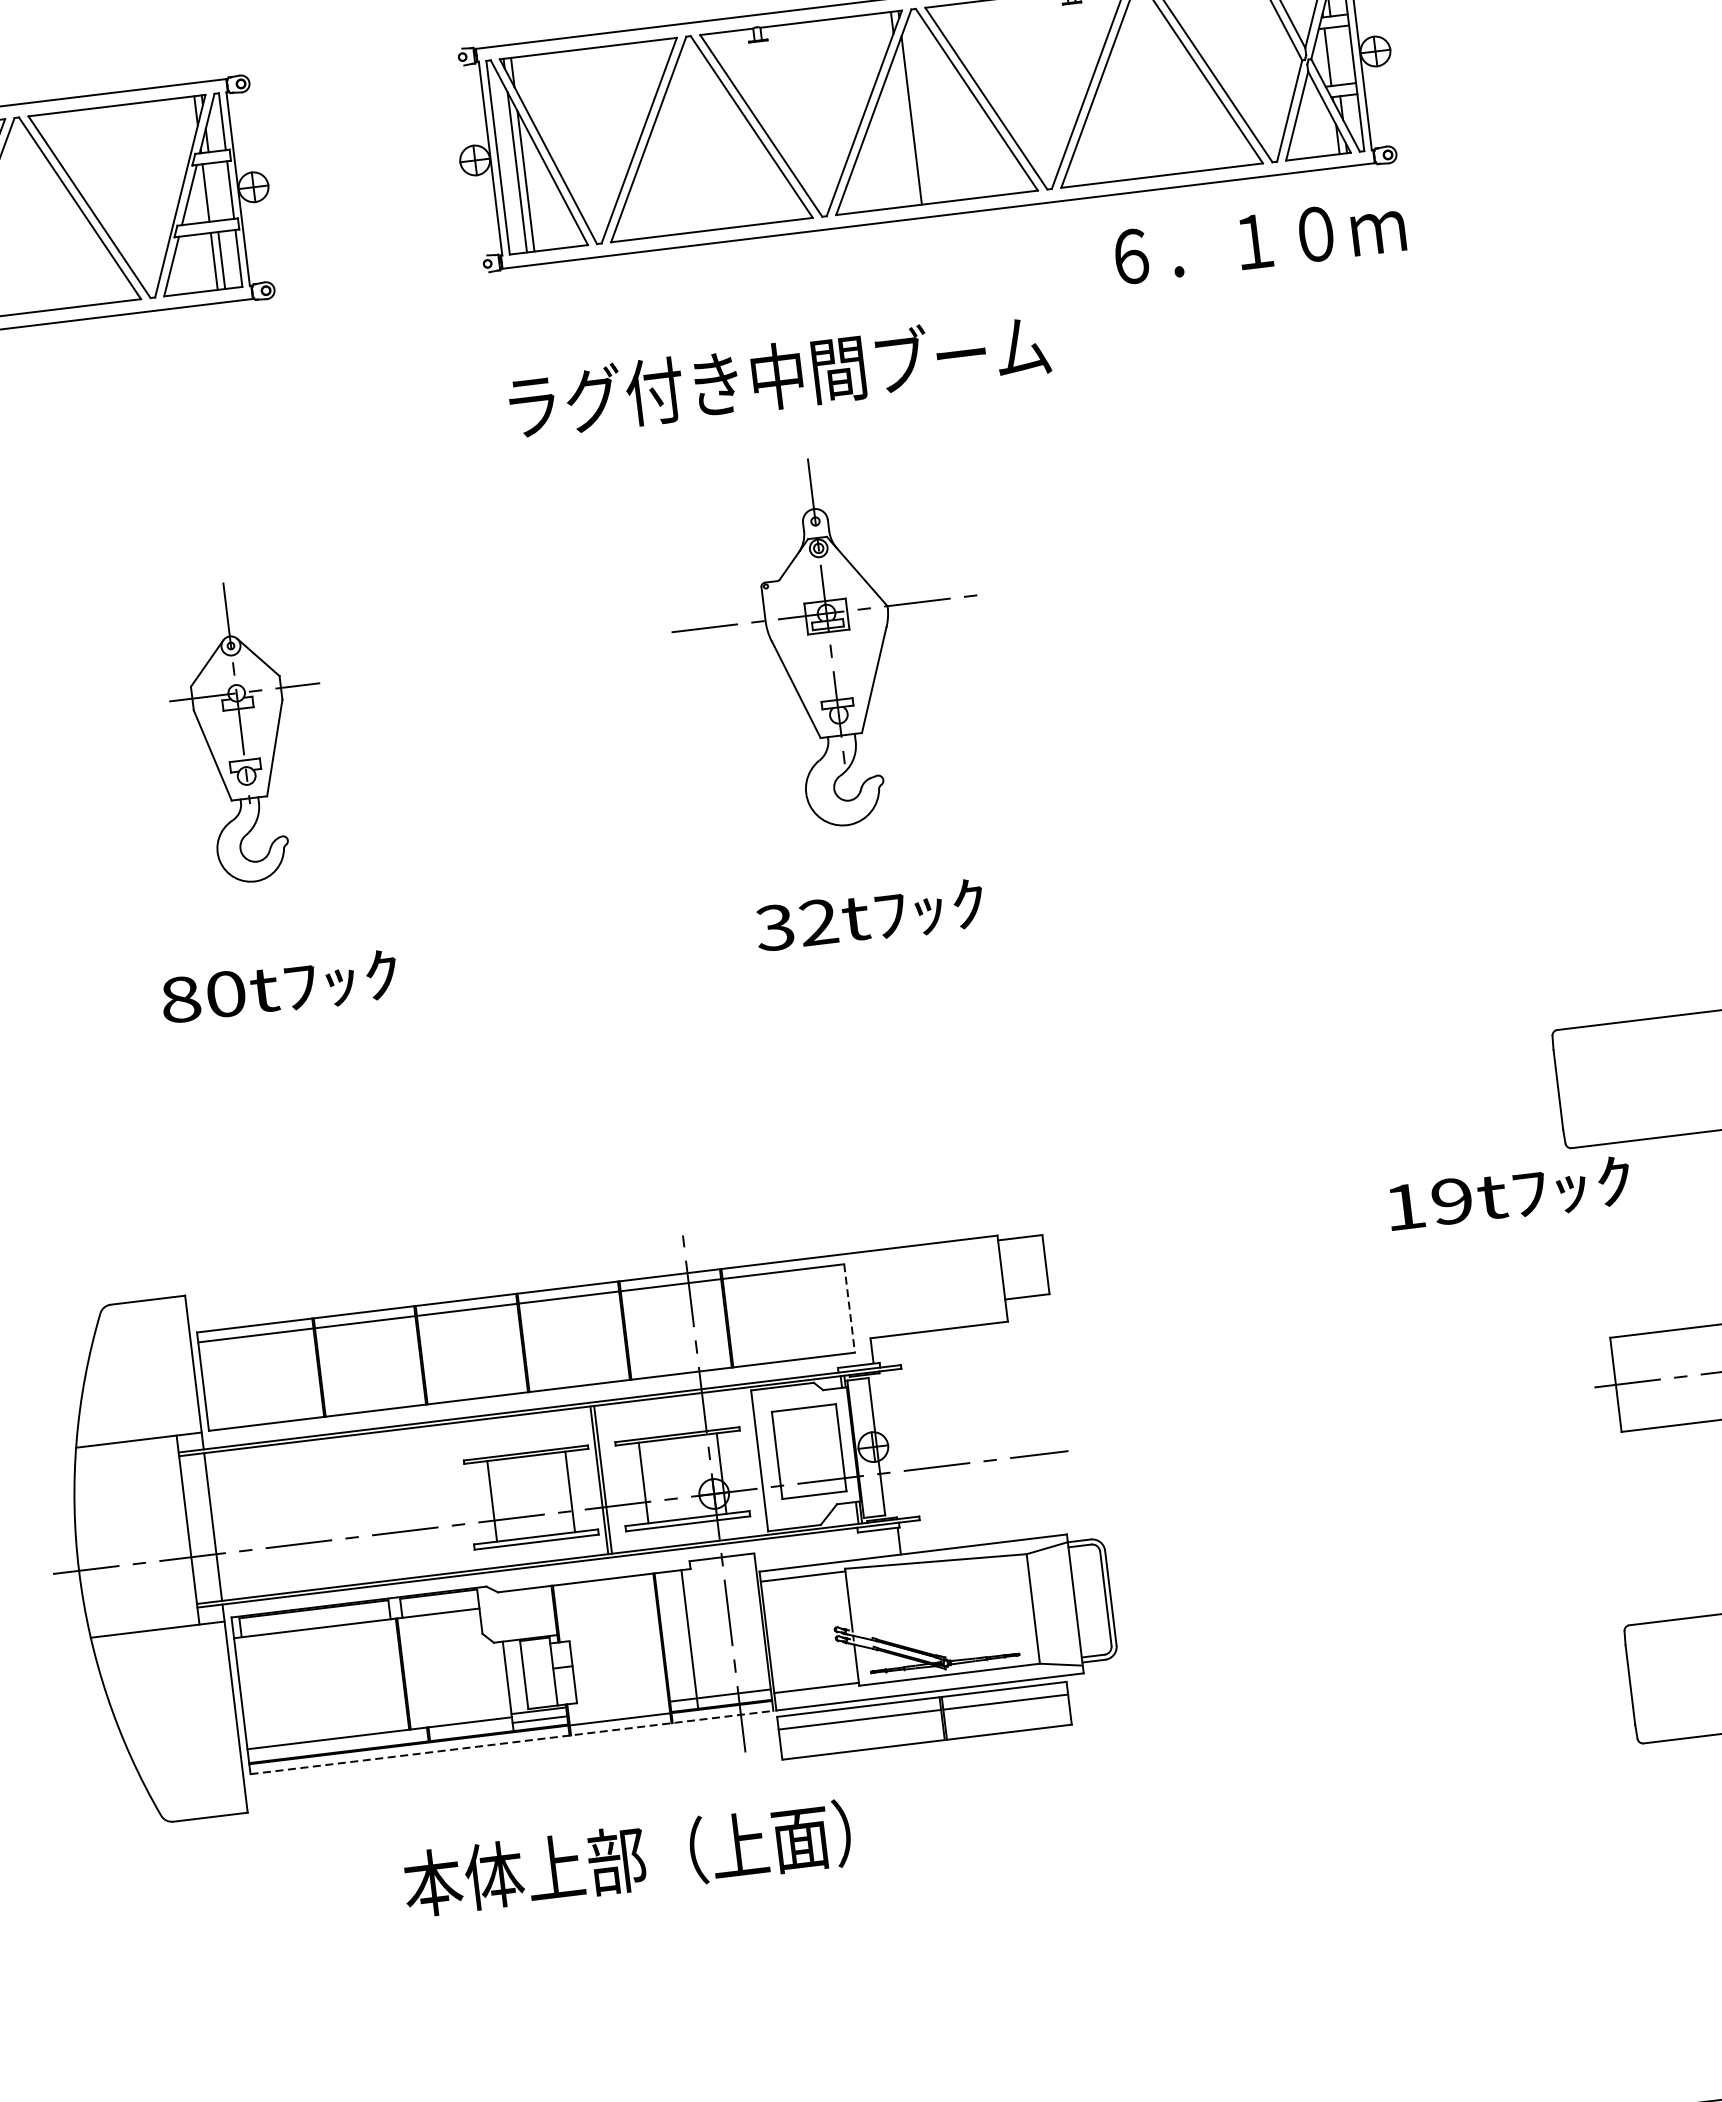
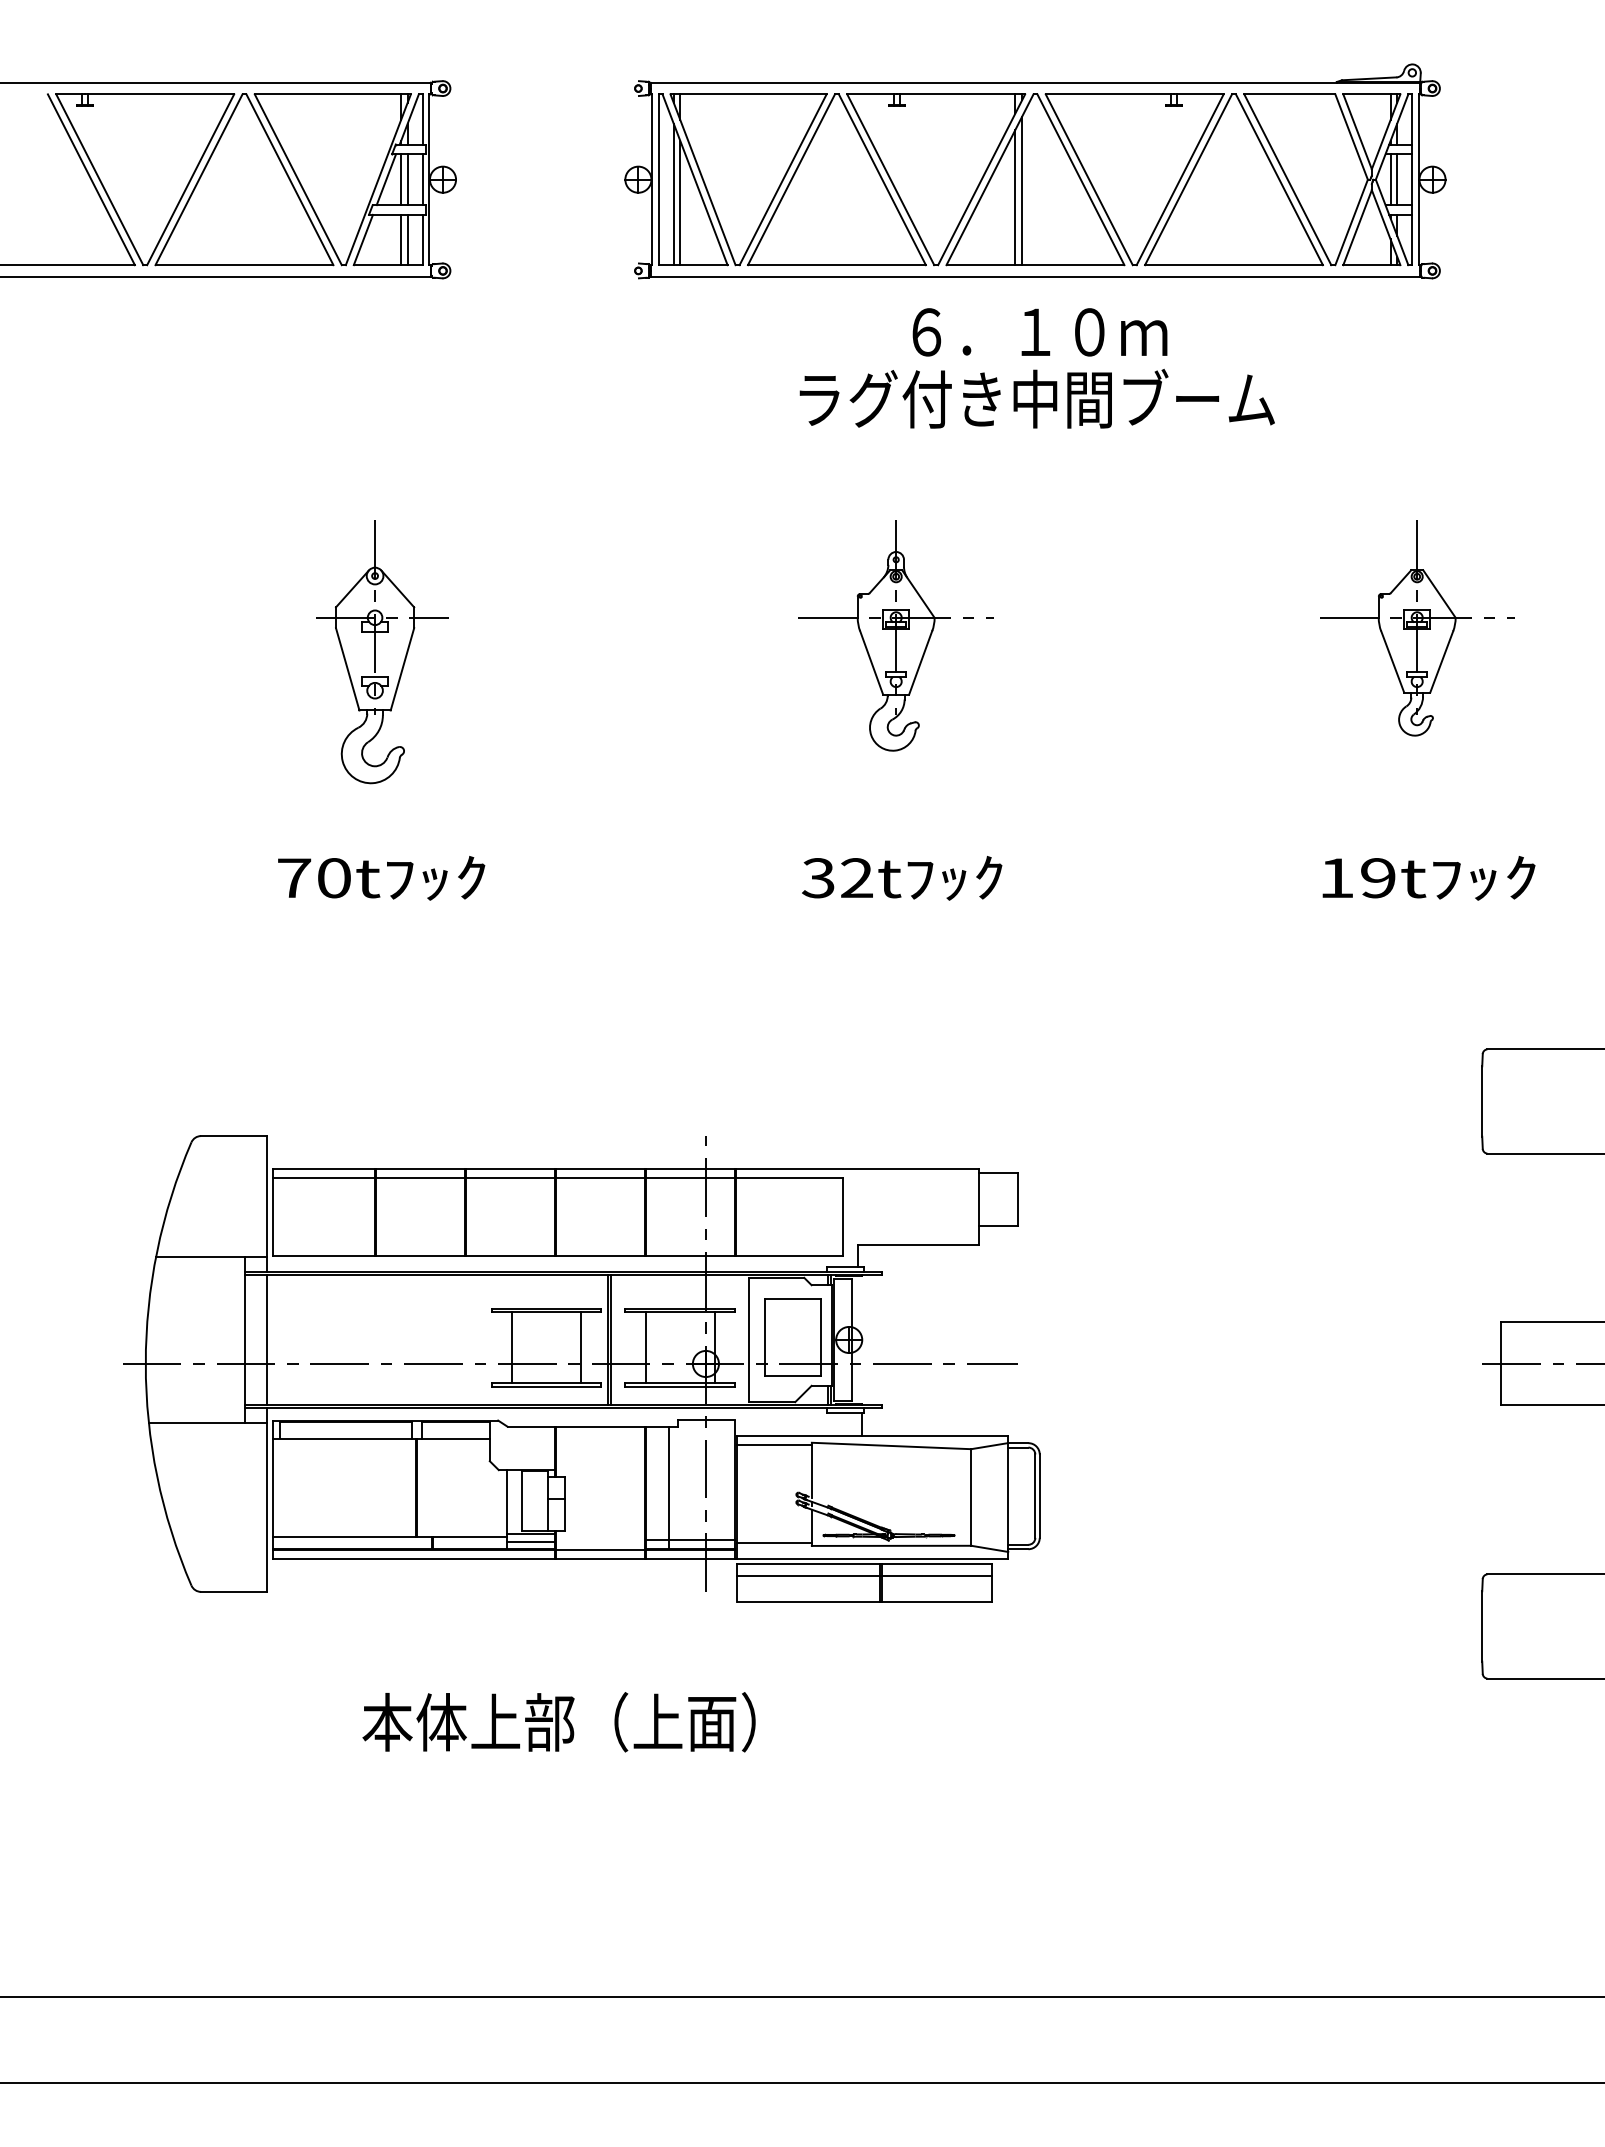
line: (1335, 56) -> (1397, 179), added
line: (905, 128) -> (1015, 197), added
line: (213, 191) -> (407, 179), added
text: (1259, 241) -> (1039, 332), moved
text: (778, 375) -> (1036, 398), moved
part: (1420, 562) -> (1417, 628), added
part: (829, 641) -> (895, 635), size x0.71
text: (181, 999) -> (294, 878), 80t -> 70t
text: (1509, 1194) -> (1428, 878), moved
line: (850, 1309) -> (843, 1217), dashed -> solid
line: (511, 1742) -> (503, 1558), dashed -> solid
text: (626, 1859) -> (558, 1722), moved

